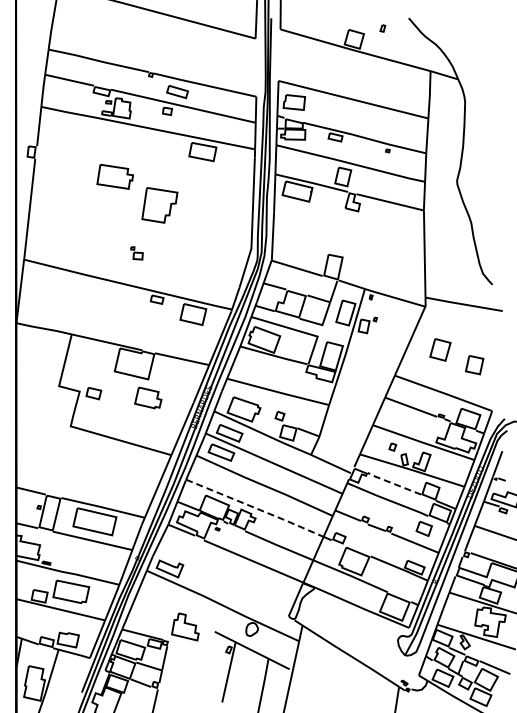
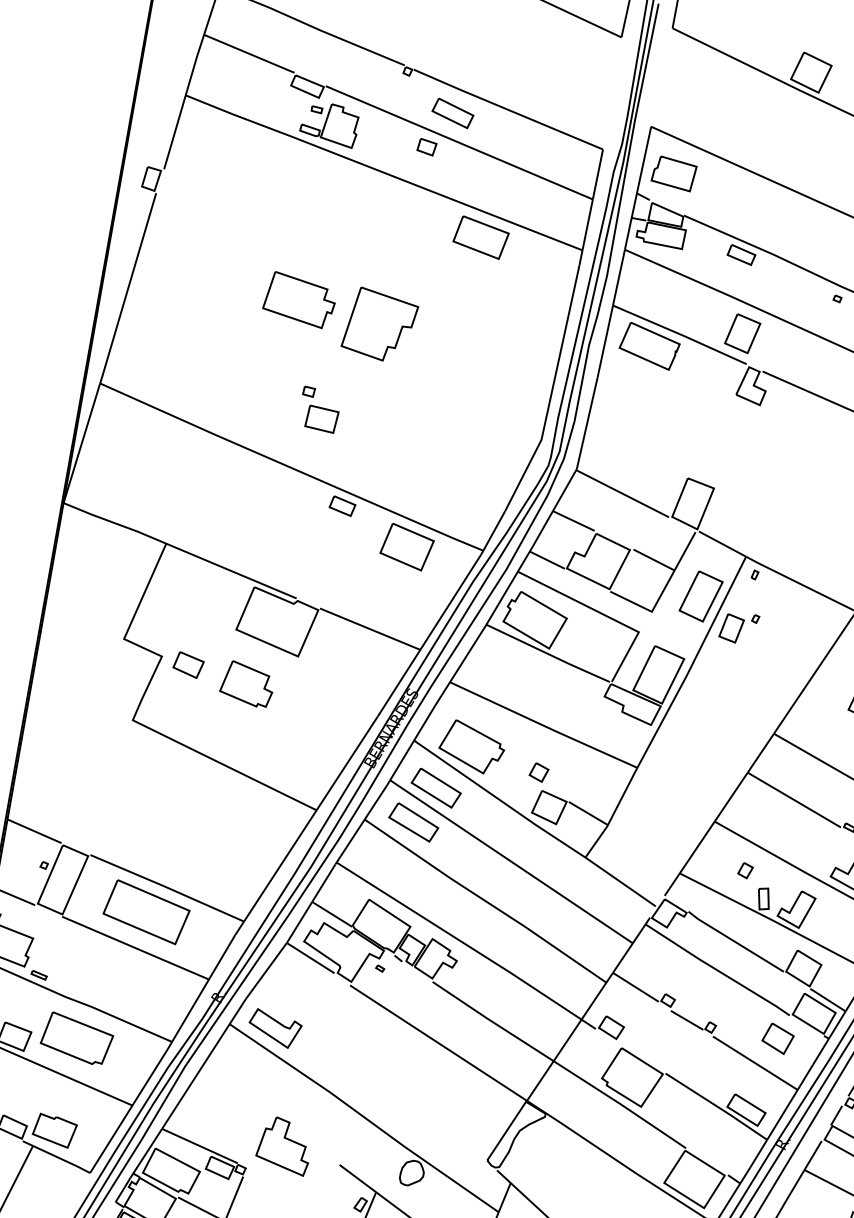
part: (114, 176) -> (298, 299), moved
part: (136, 253) -> (318, 410), size x1.67
part: (148, 397) -> (248, 683), moved
line: (393, 483) -> (734, 940), dashed -> solid
line: (255, 508) -> (460, 941), dashed -> solid

